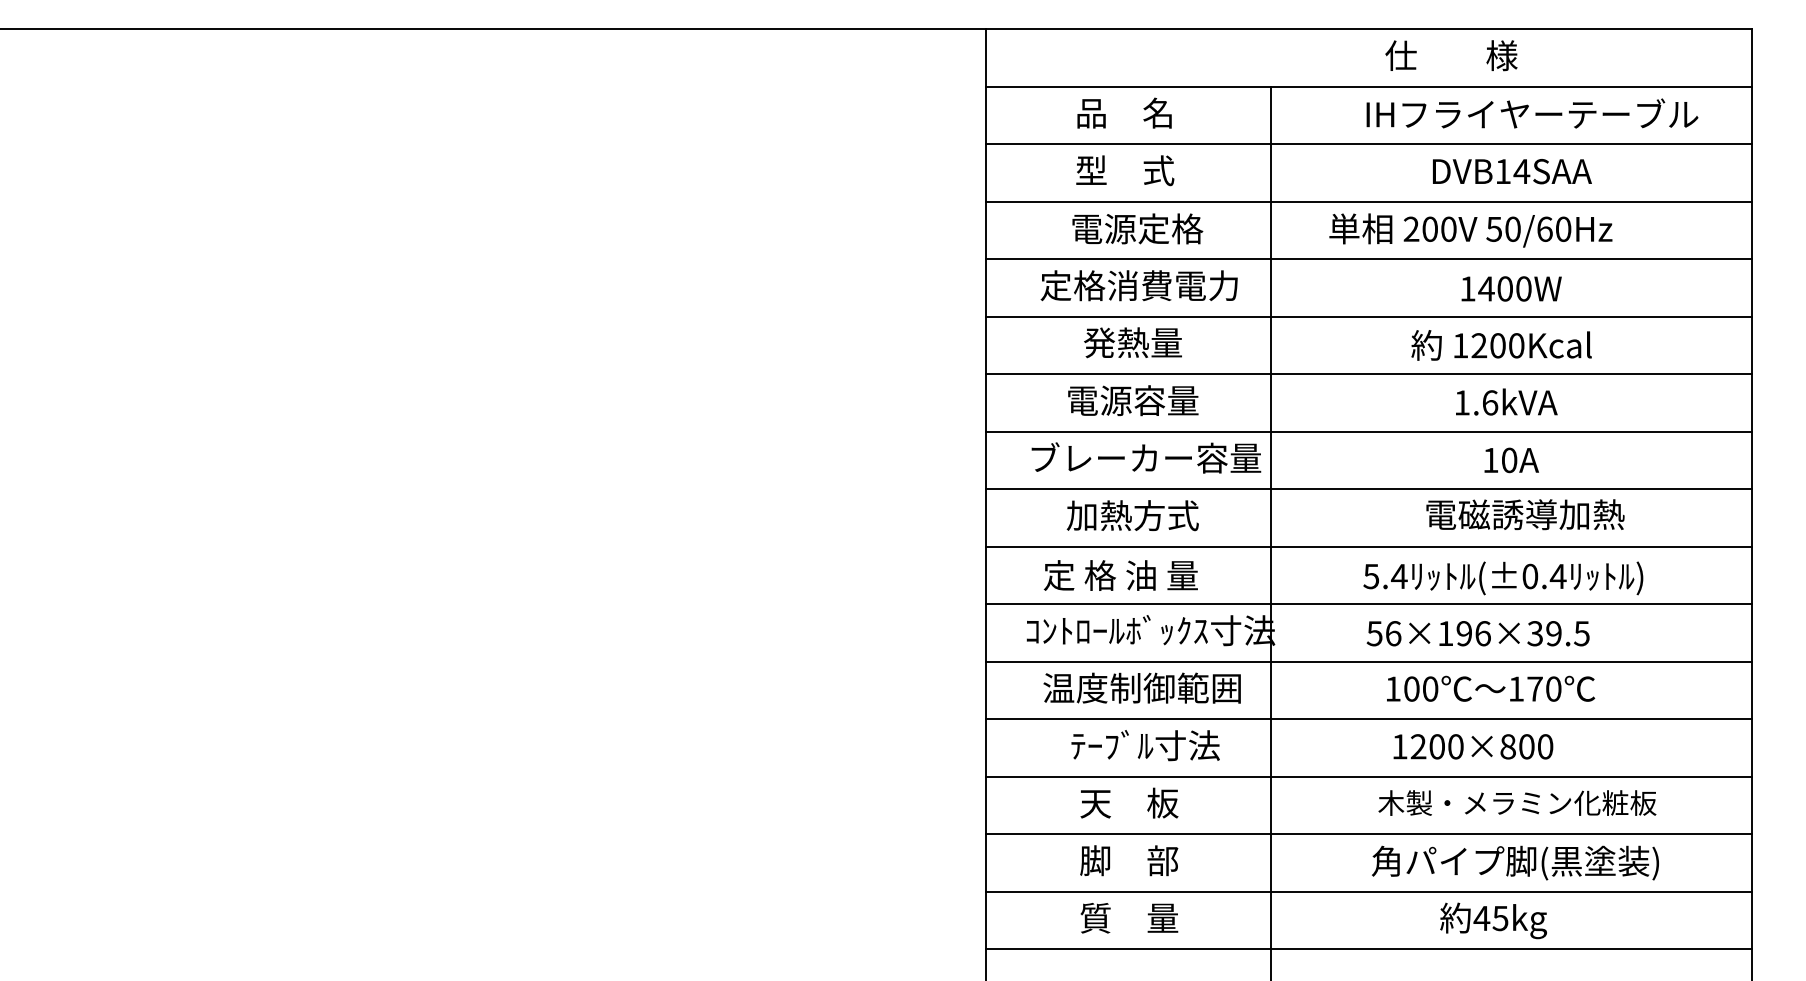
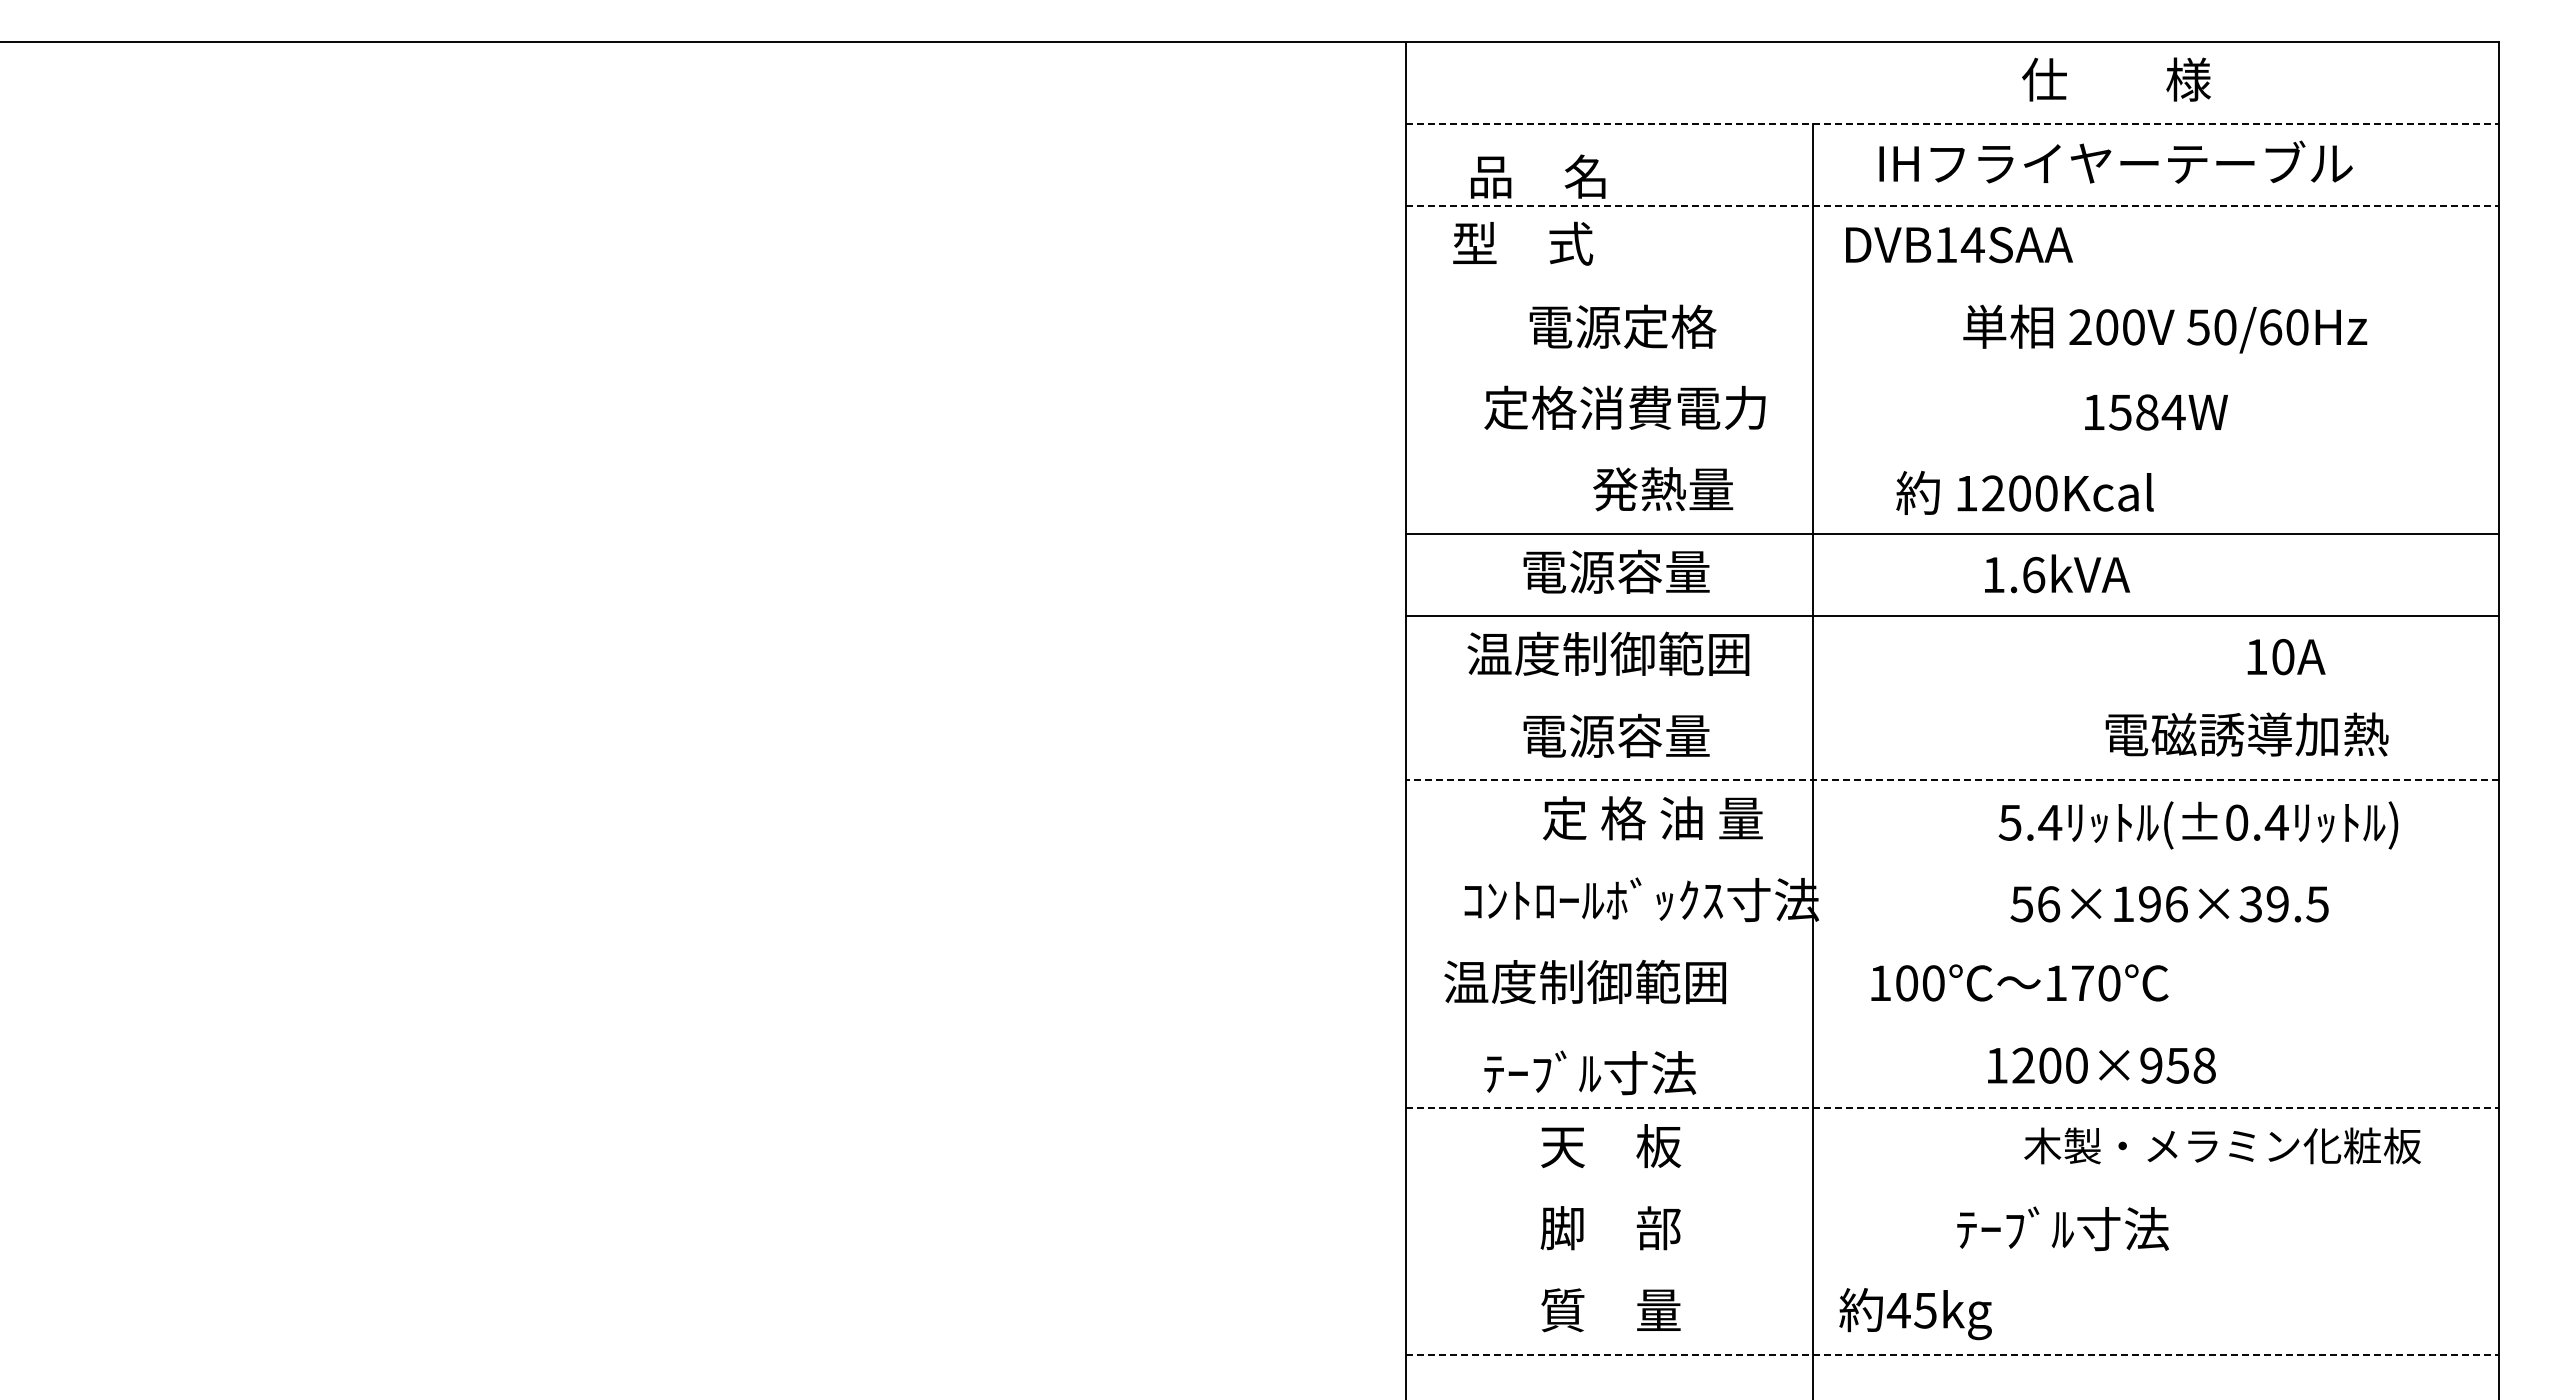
text: (1451, 55) -> (2116, 79), moved
line: (1369, 87) -> (1953, 124), solid -> dashed
text: (1124, 113) -> (1538, 176), moved
text: (1532, 113) -> (2115, 161), moved
line: (1369, 144) -> (1953, 206), solid -> dashed
text: (1125, 170) -> (1523, 243), moved
text: (1512, 171) -> (1959, 245), moved
line: (1368, 202) -> (1952, 288), removed
text: (1471, 230) -> (2165, 328), moved
line: (1368, 259) -> (1952, 370), removed
text: (1504, 288) -> (2146, 412), 1400W -> 1584W
line: (1368, 317) -> (1952, 452), removed
text: (1133, 342) -> (1663, 489), moved
text: (1501, 345) -> (2024, 492), moved
text: (1506, 401) -> (2057, 573), moved
text: (1144, 457) -> (1632, 653), ブレーカー容量 -> 温度制御範囲
text: (1511, 460) -> (2286, 657), moved
line: (1368, 489) -> (1952, 698), removed
text: (1525, 514) -> (2246, 734), moved
text: (1132, 515) -> (1615, 735), 加熱方式 -> 電源容量
line: (1368, 546) -> (1952, 780), solid -> dashed
text: (1120, 575) -> (1652, 818), moved
text: (1503, 578) -> (2198, 825), moved
line: (1368, 604) -> (1952, 862), removed
text: (1478, 633) -> (2169, 904), moved
line: (1368, 661) -> (1952, 944), removed
text: (1141, 688) -> (1584, 982), moved
text: (1490, 688) -> (2019, 982), moved
line: (1368, 719) -> (1952, 1026), removed
text: (1145, 745) -> (1590, 1072), moved
text: (1526, 746) -> (2177, 1065), 1200×800 -> 1200×958
line: (1369, 776) -> (1953, 1108), solid -> dashed
text: (1517, 802) -> (2222, 1145), moved
line: (1368, 834) -> (1952, 1190), removed
text: (1515, 863) -> (2161, 1231), 角パイプ脚(黒塗装) -> ﾃｰﾌﾞﾙ寸法
line: (1368, 891) -> (1952, 1272), removed
text: (1493, 921) -> (1915, 1314), moved
line: (1369, 949) -> (1953, 1354), solid -> dashed

